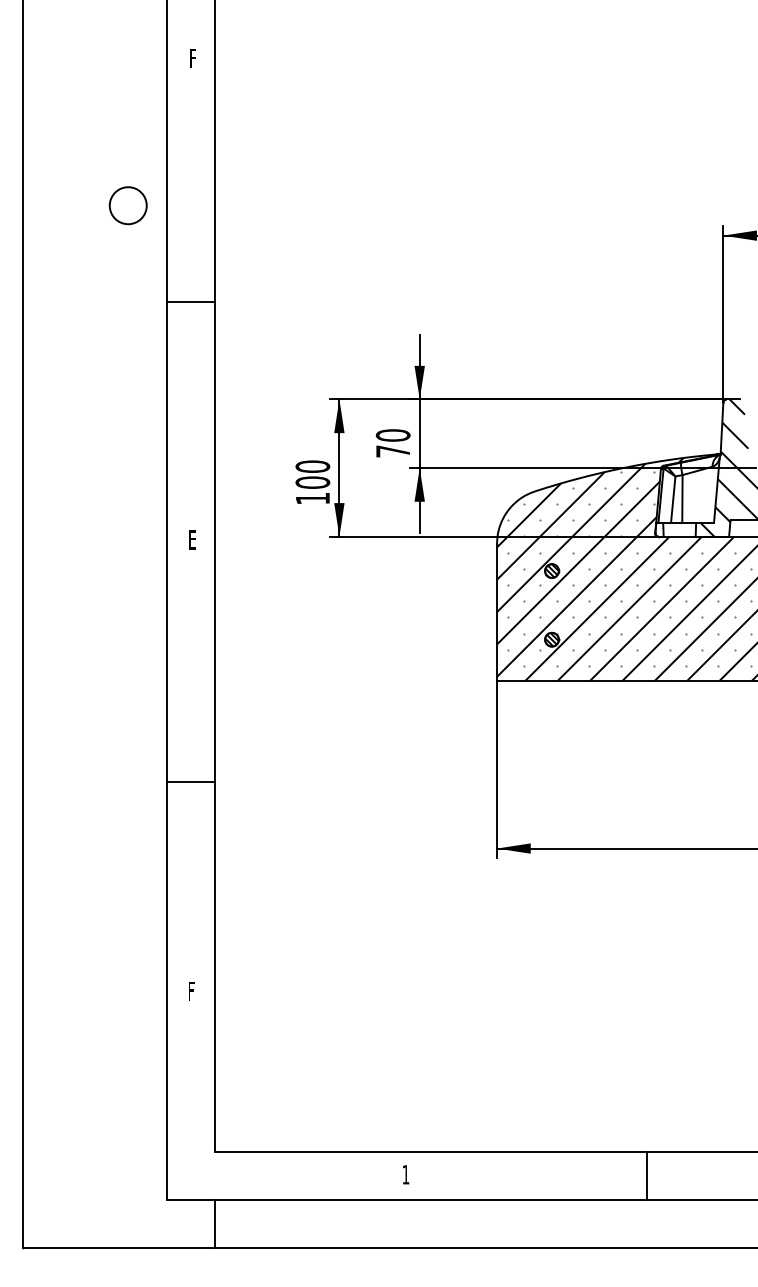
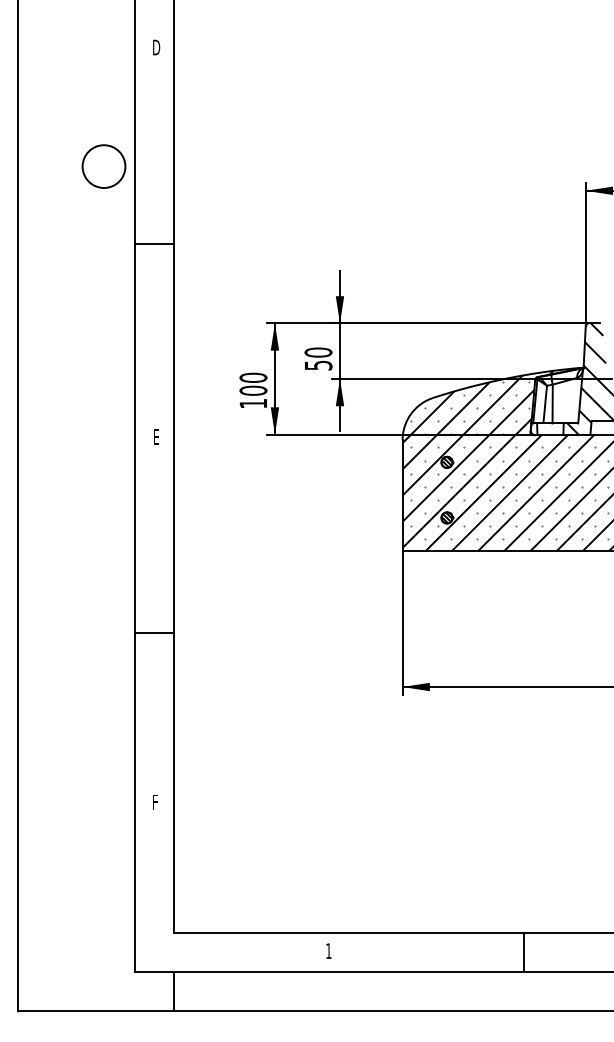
text: (193, 58) -> (156, 47), F -> D
circle: (127, 205) -> (103, 166), size x1.43
text: (393, 451) -> (318, 365), 70 -> 50

